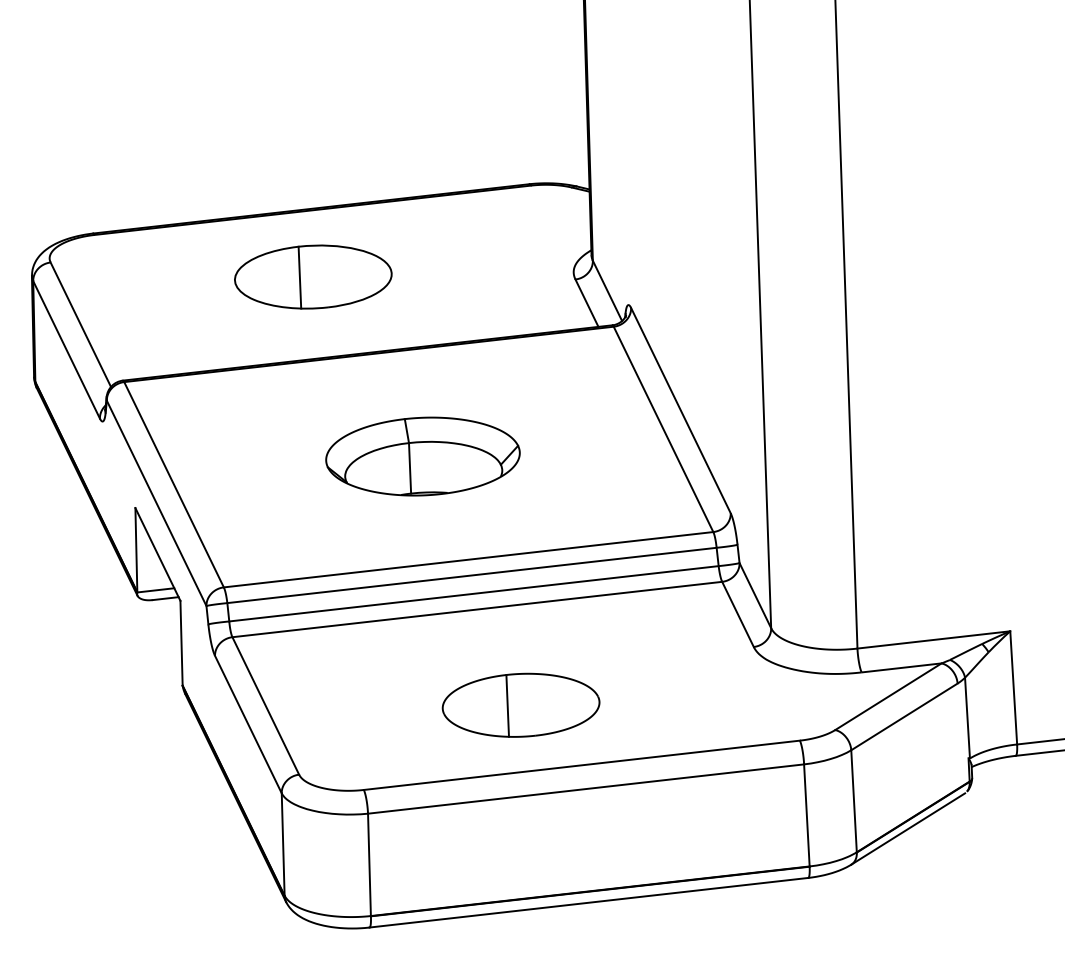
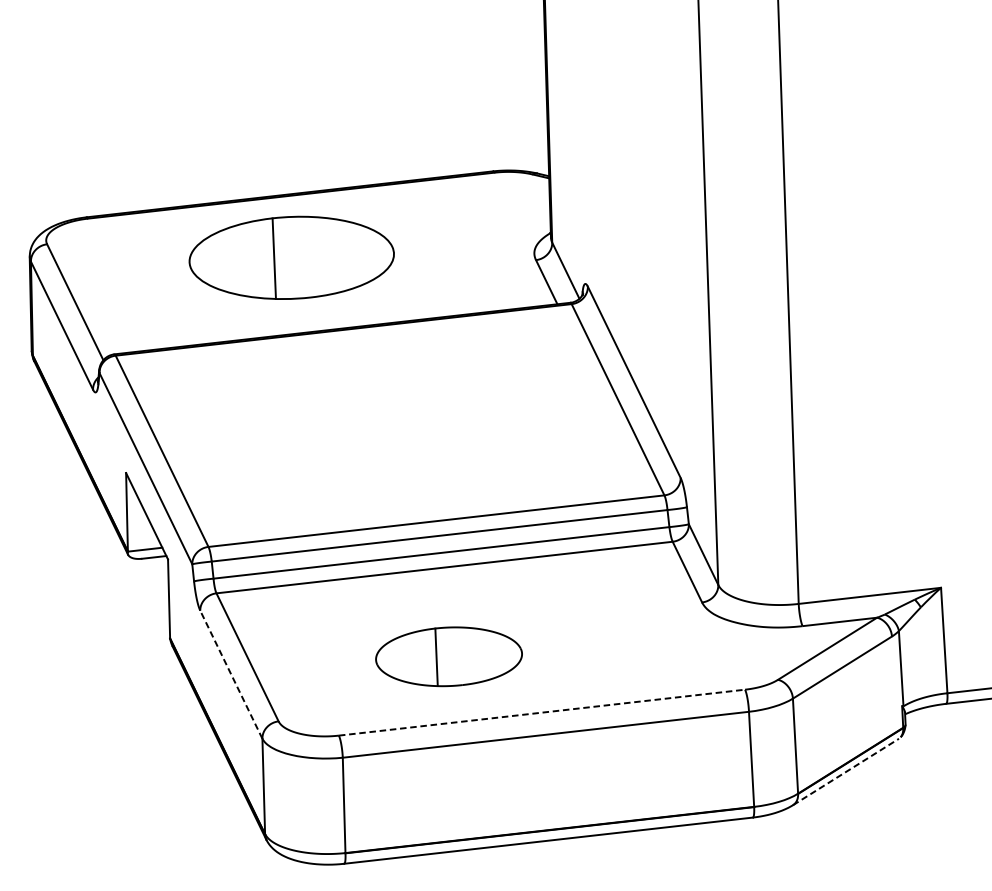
part: (313, 276) -> (292, 257), size x1.4
part: (422, 456) -> (393, 425), removed
part: (520, 704) -> (448, 656), moved
line: (248, 724) -> (231, 674), solid -> dashed
line: (582, 765) -> (542, 712), solid -> dashed
line: (908, 828) -> (846, 771), solid -> dashed

